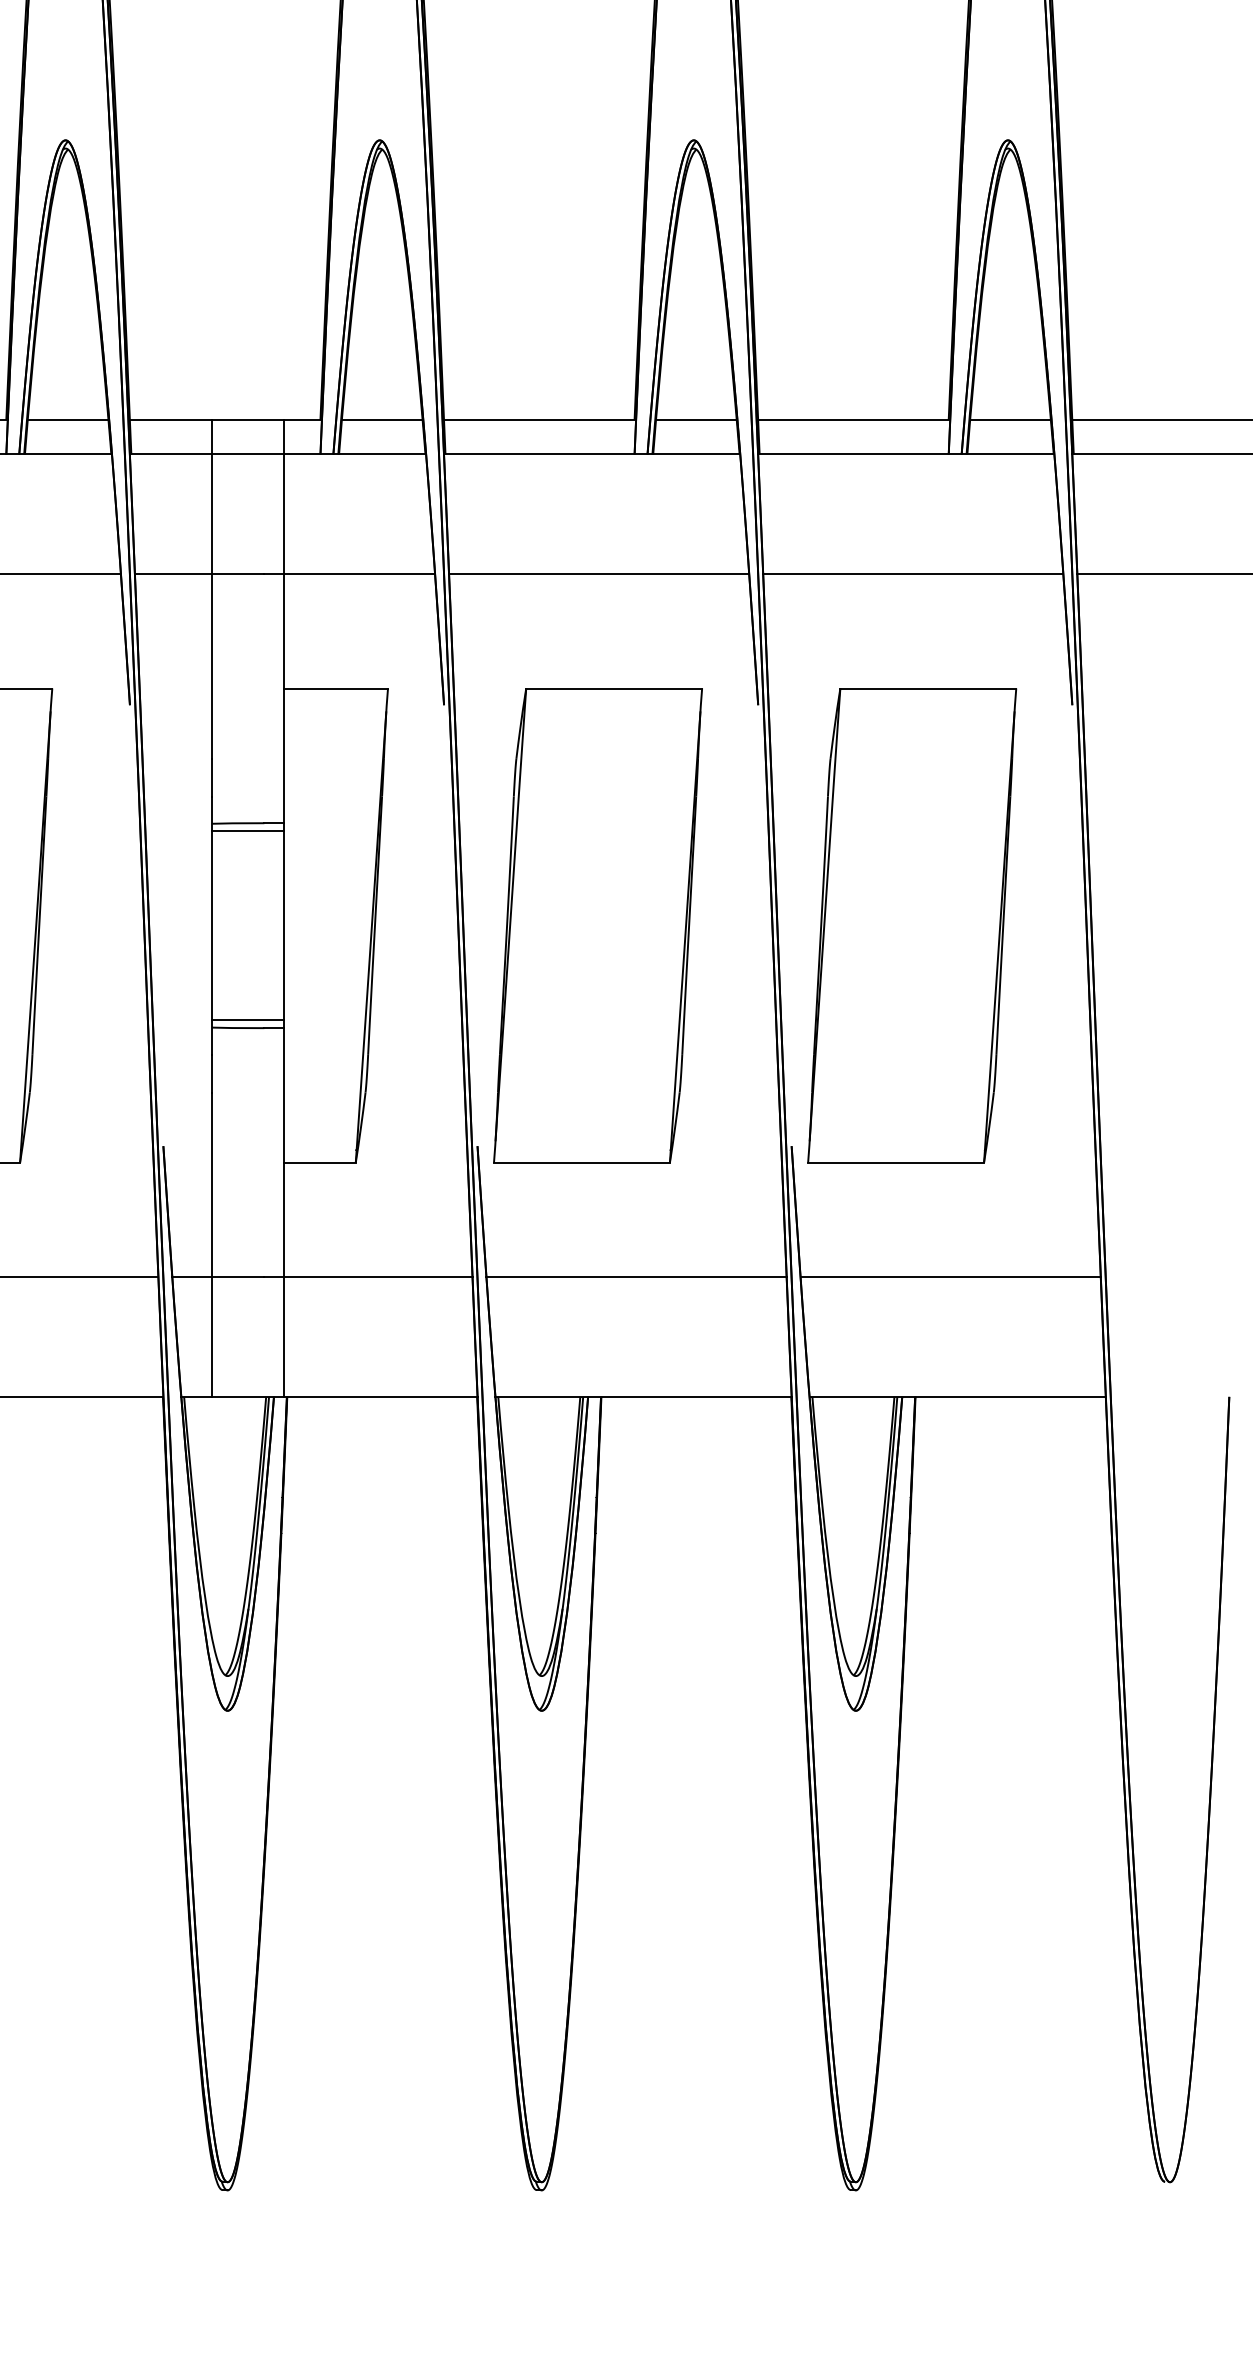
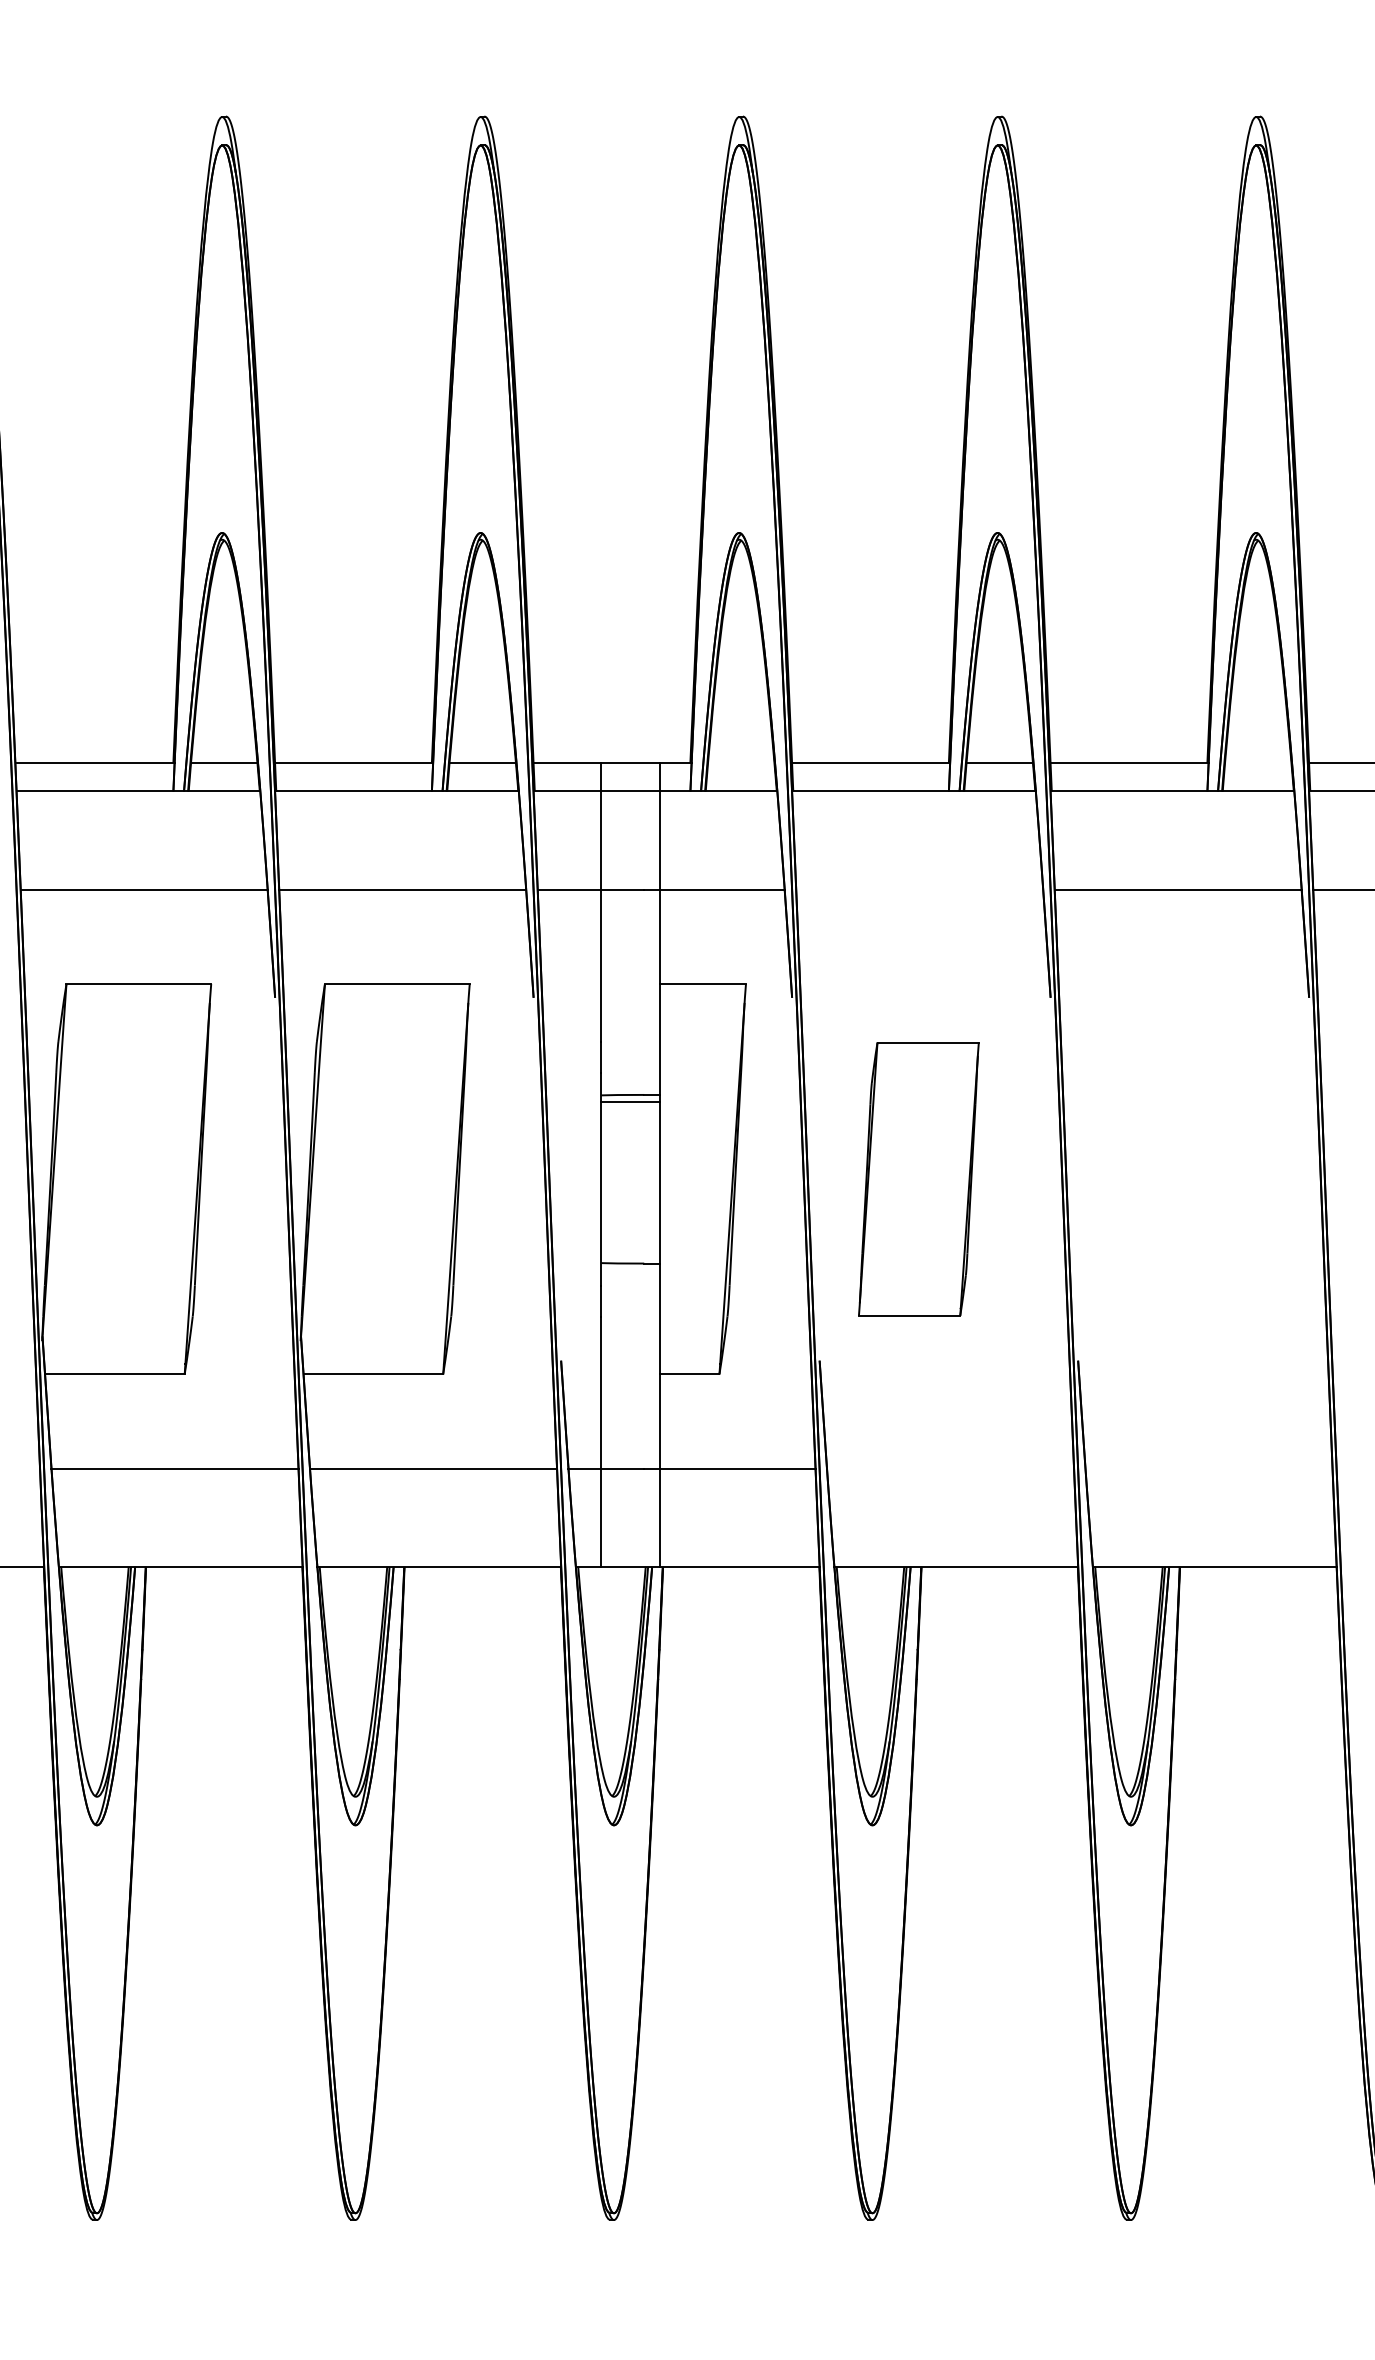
line: (381, 419) -> (740, 762), removed
line: (1009, 419) -> (1257, 762), removed
line: (598, 573) -> (919, 889), removed
part: (597, 924) -> (918, 1178), size x0.7
part: (911, 924) -> (1176, 1178), removed
line: (247, 1019) -> (630, 1256), removed
line: (636, 1277) -> (950, 1468), removed
line: (950, 1277) -> (1208, 1468), removed

